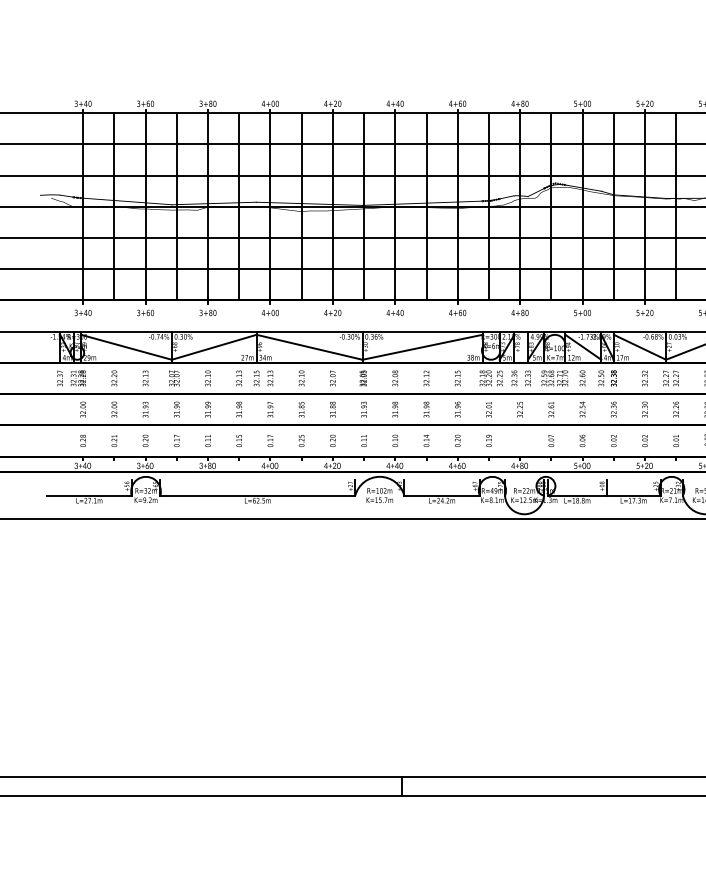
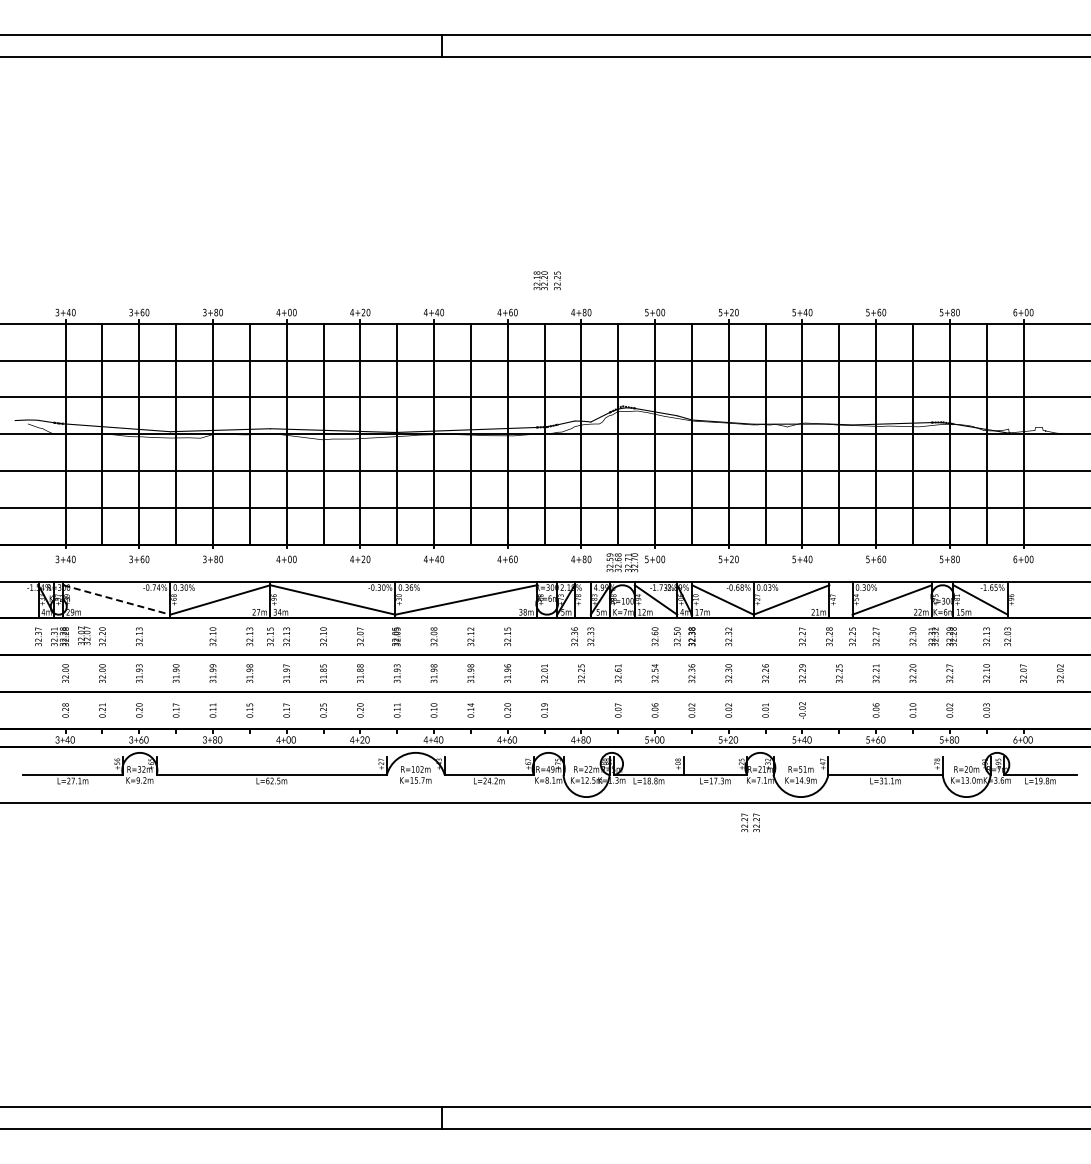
line: (126, 346) -> (116, 599), solid -> dashed
text: (174, 378) -> (84, 635), moved
text: (490, 378) -> (546, 280), moved
text: (554, 378) -> (622, 562), moved
text: (671, 378) -> (750, 822), moved

